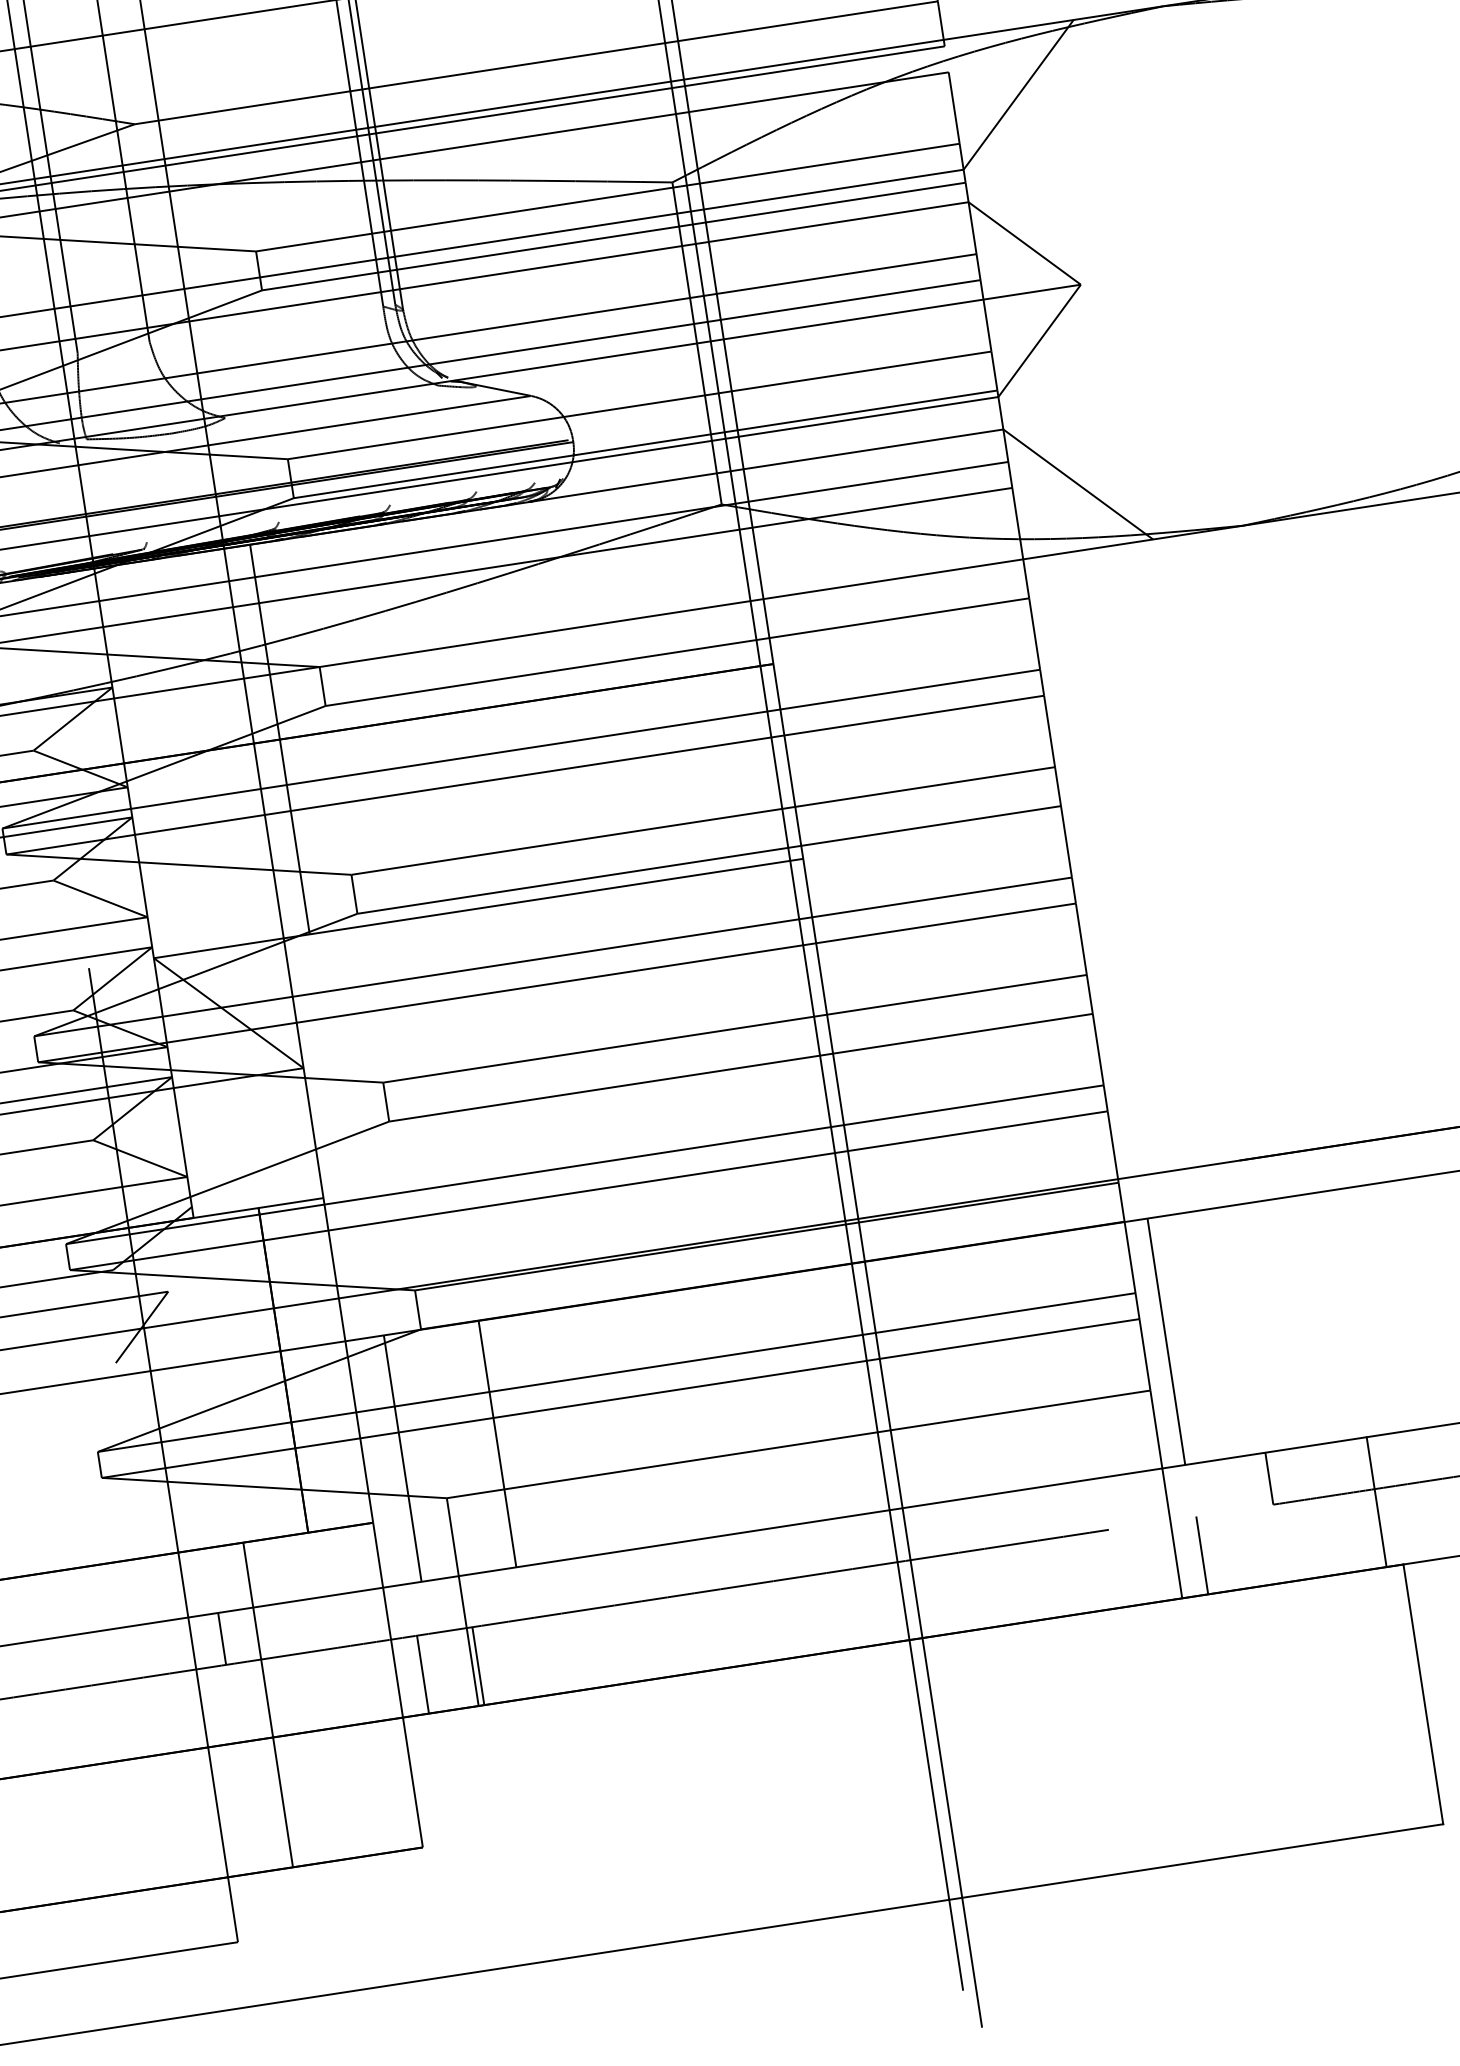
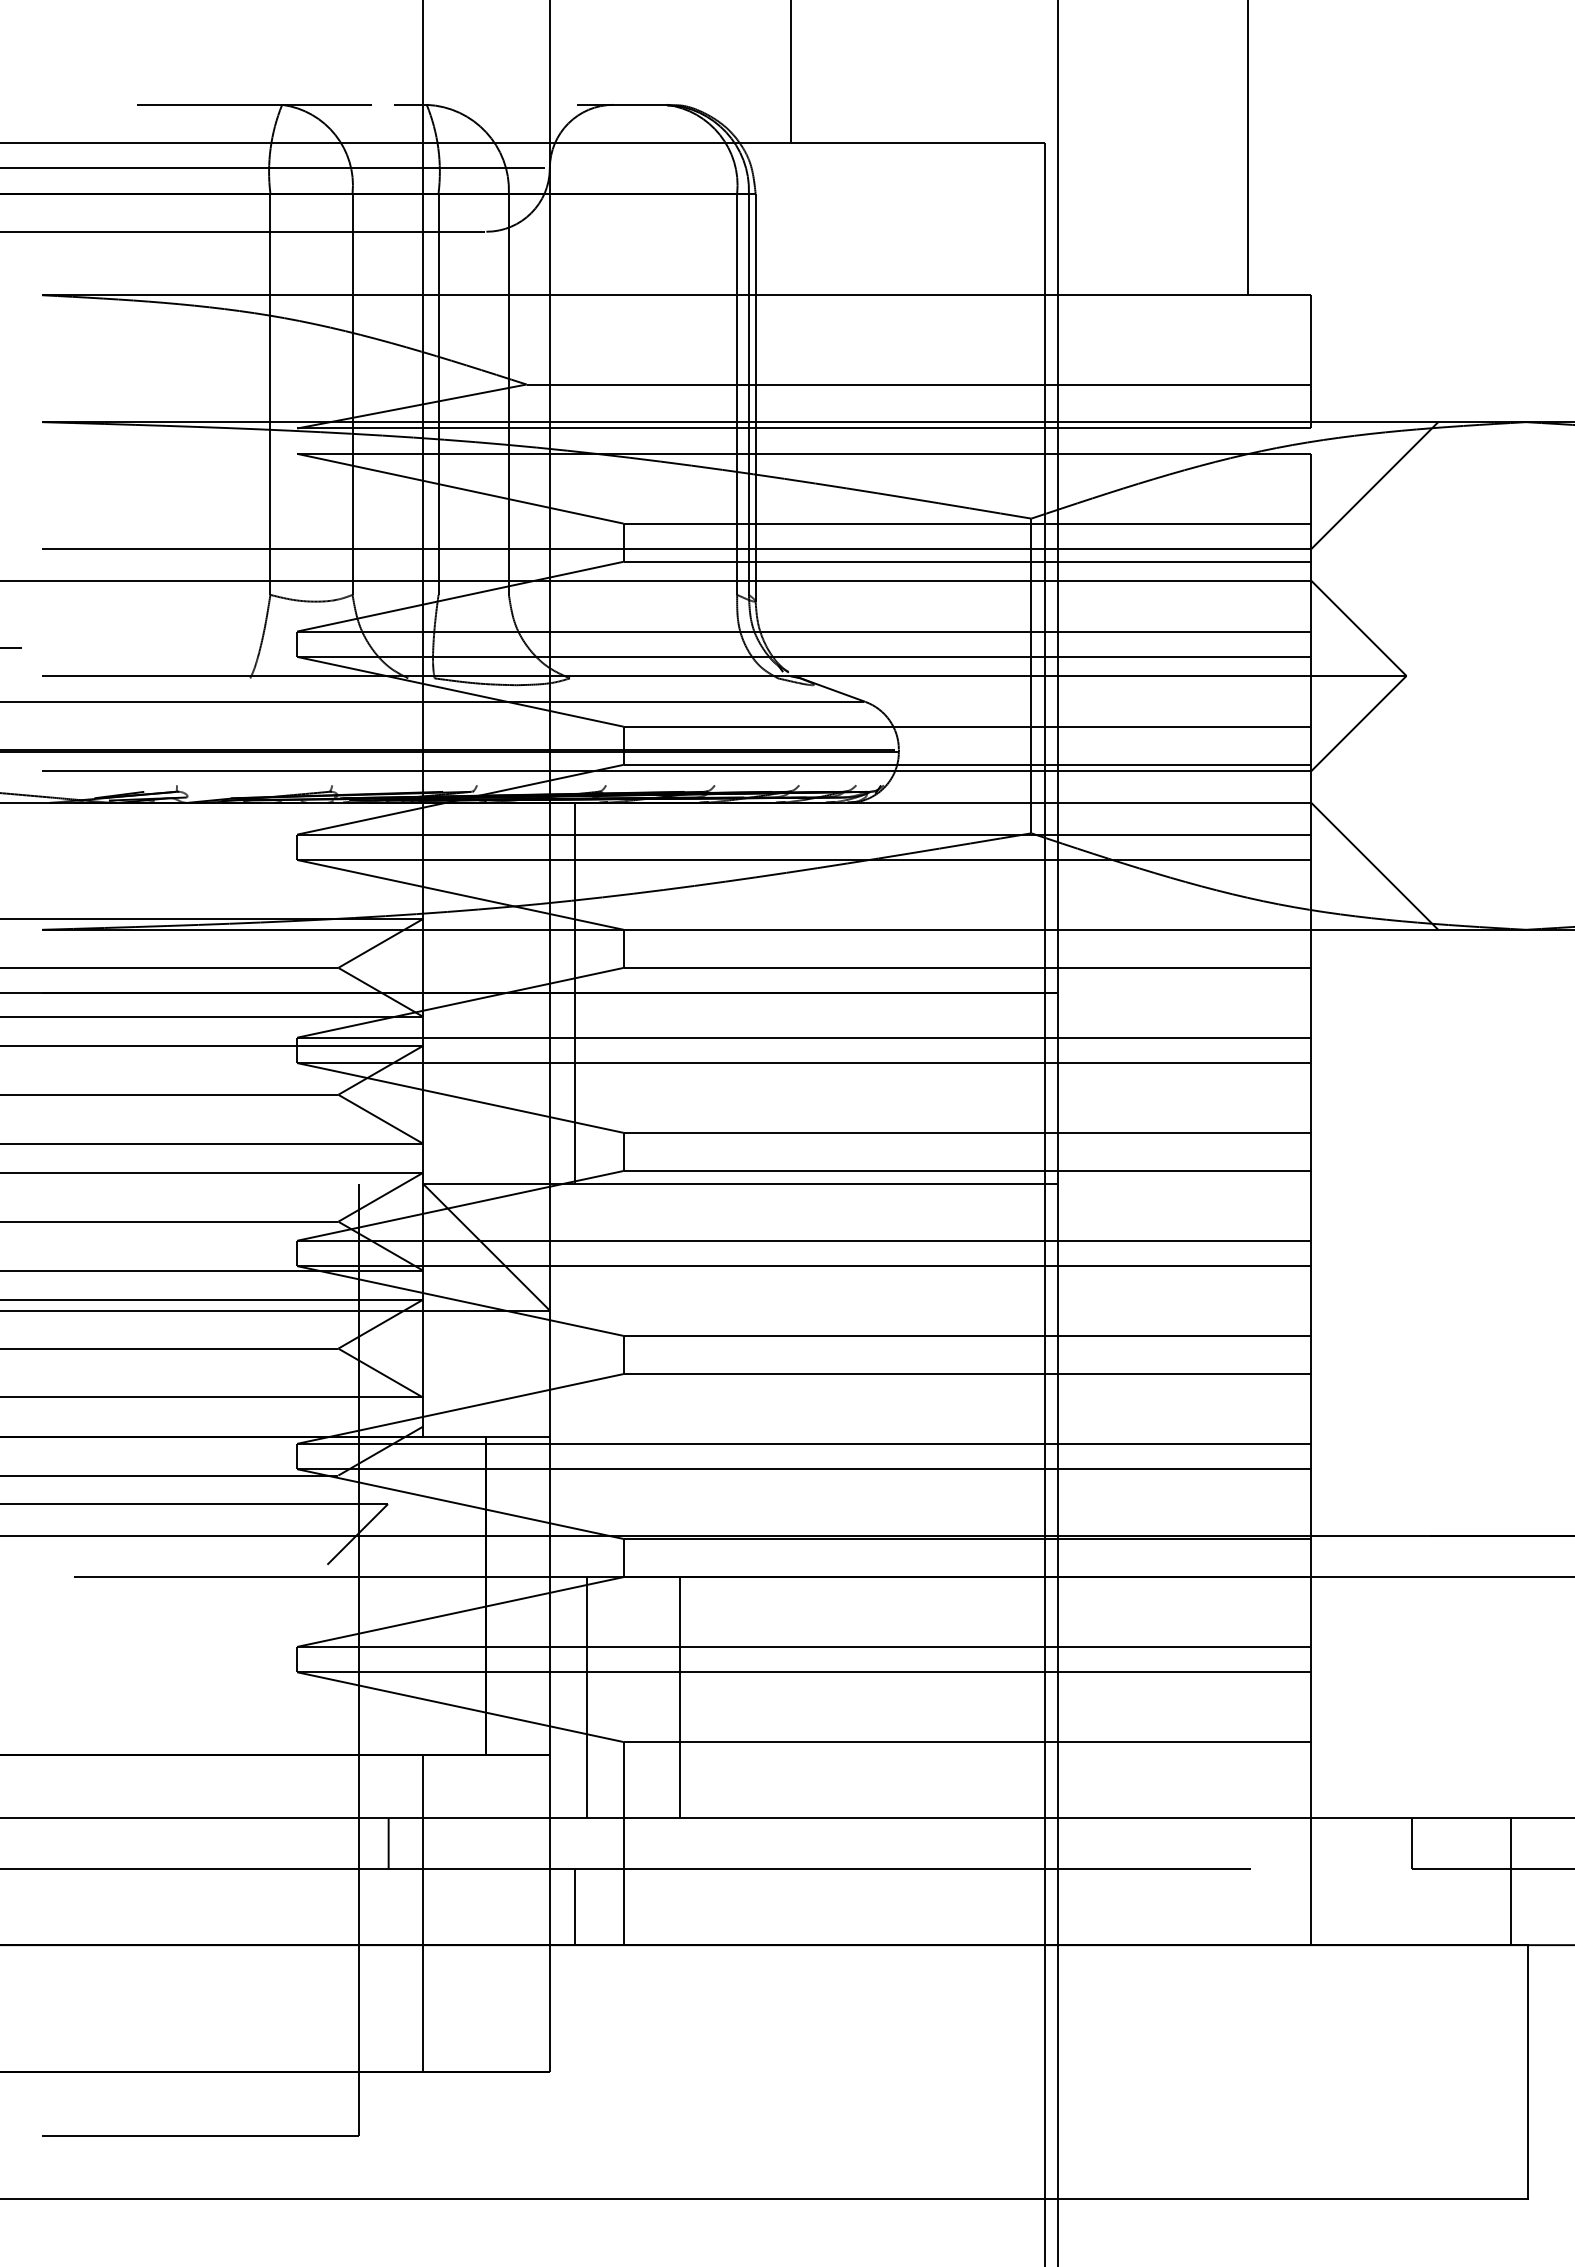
line: (1166, 1341) -> (1333, 1697), removed
line: (1202, 1555) -> (1336, 1907), removed
line: (478, 1666) -> (629, 1907), removed

